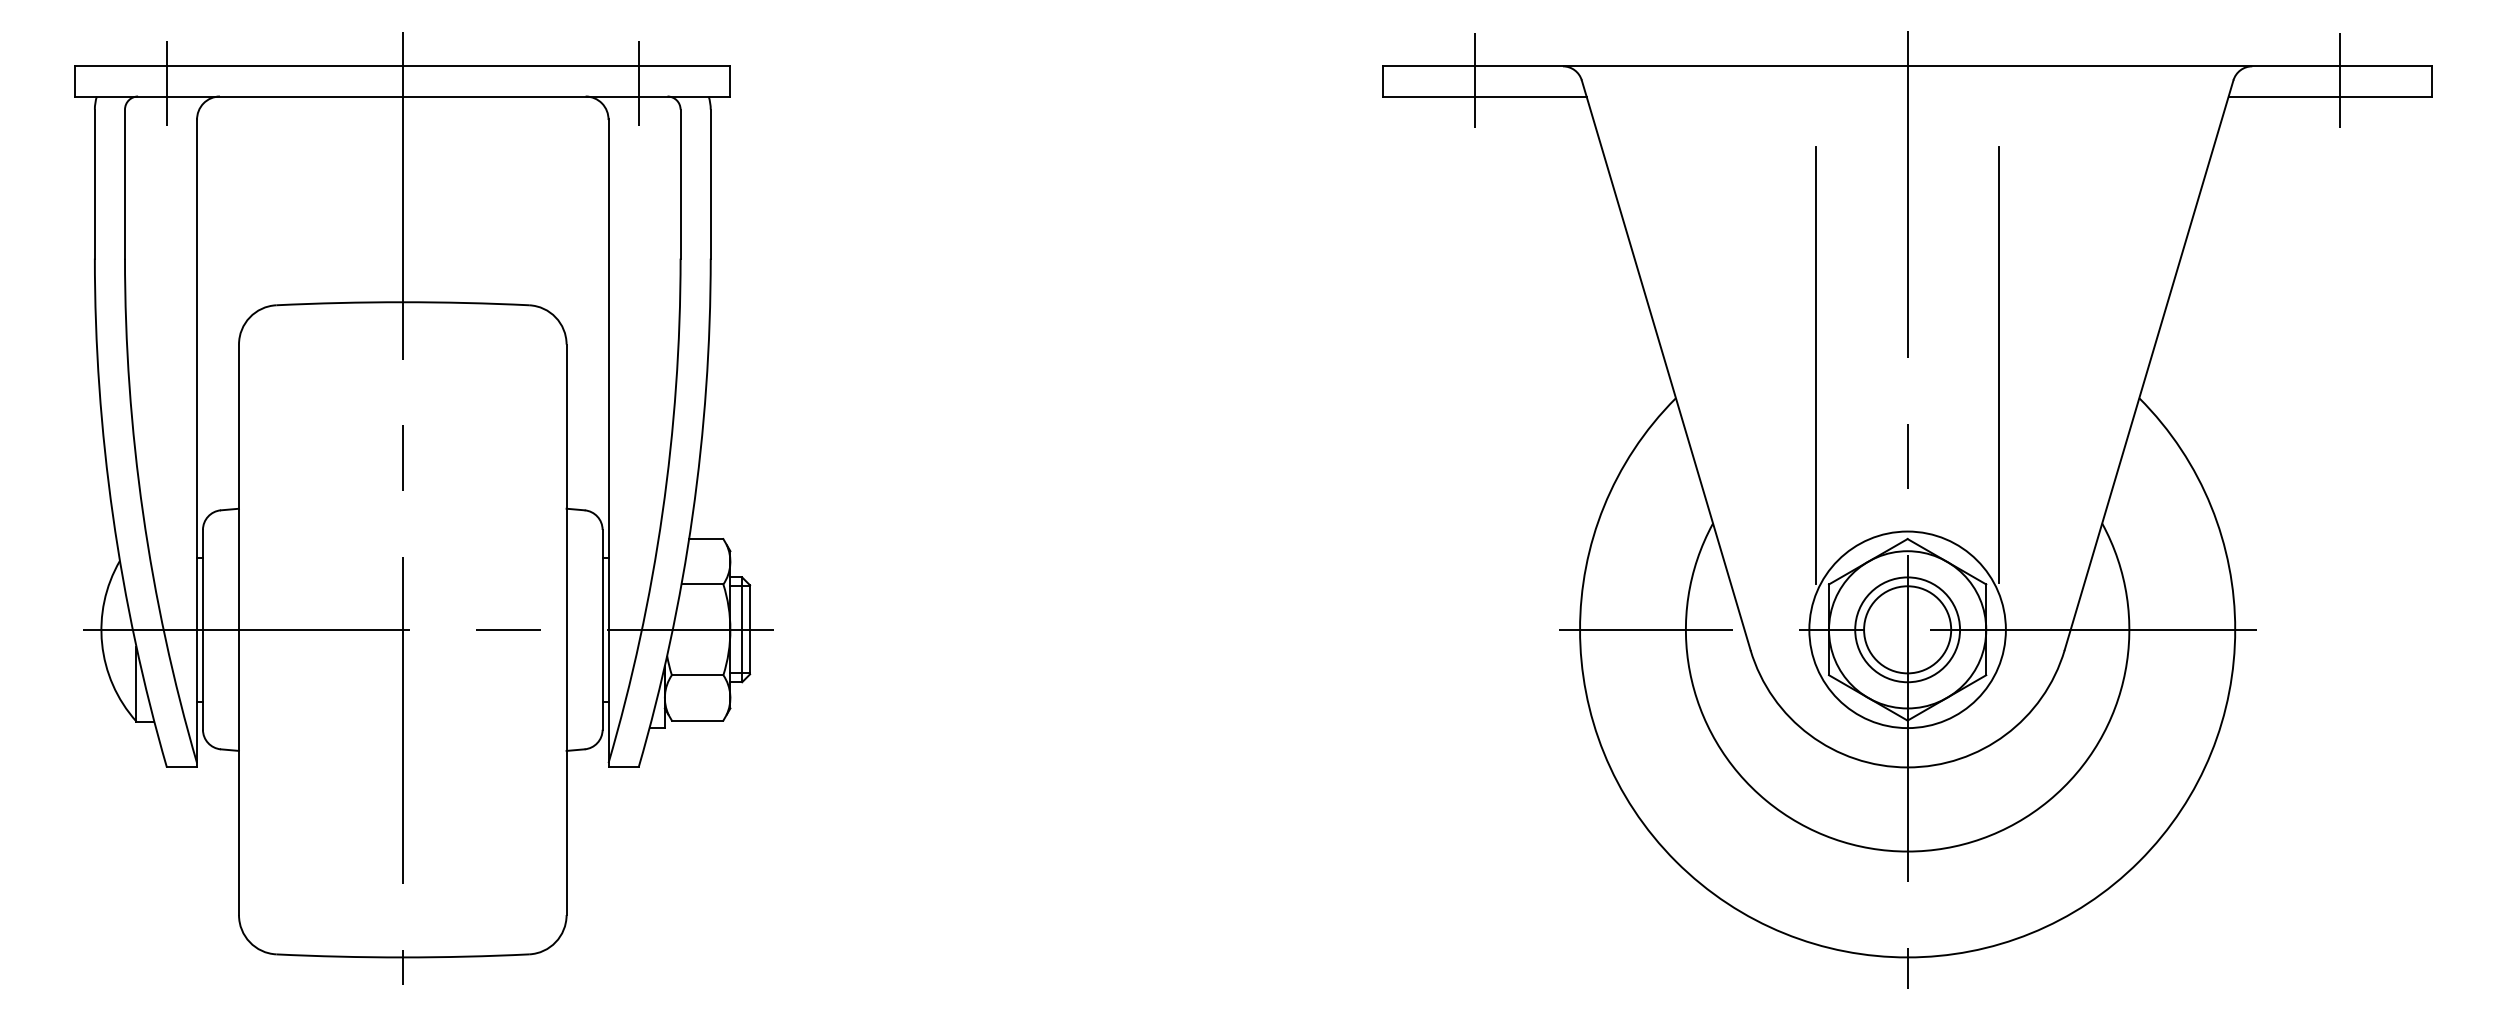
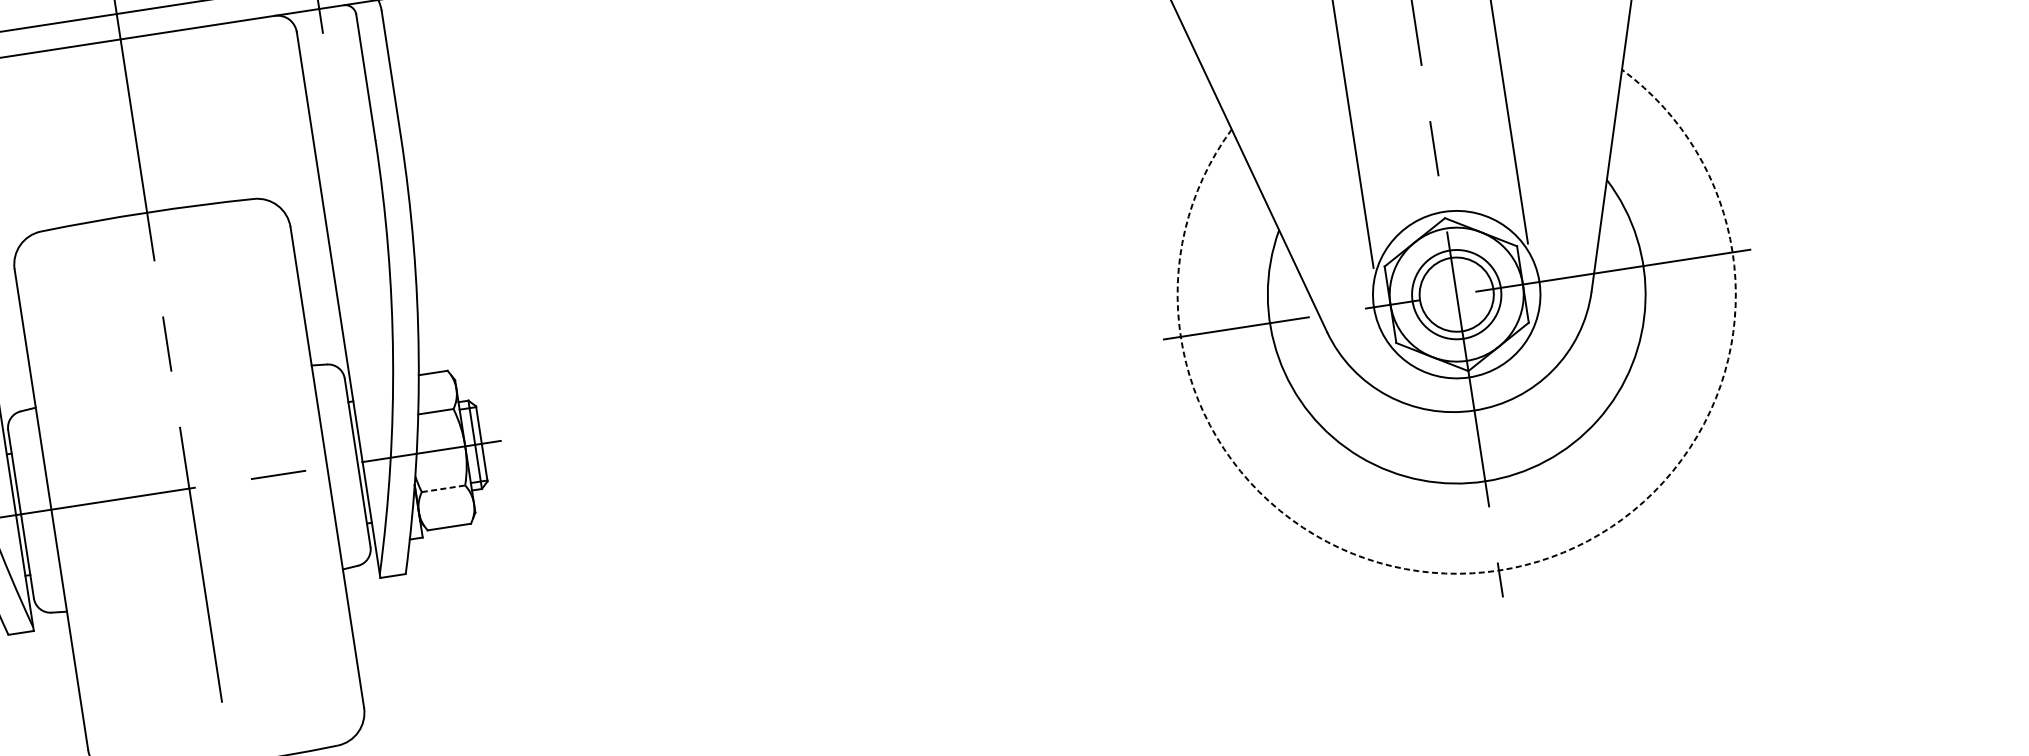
line: (697, 675) -> (443, 489), solid -> dashed
arc: (1907, 957) -> (1498, 570), solid -> dashed

